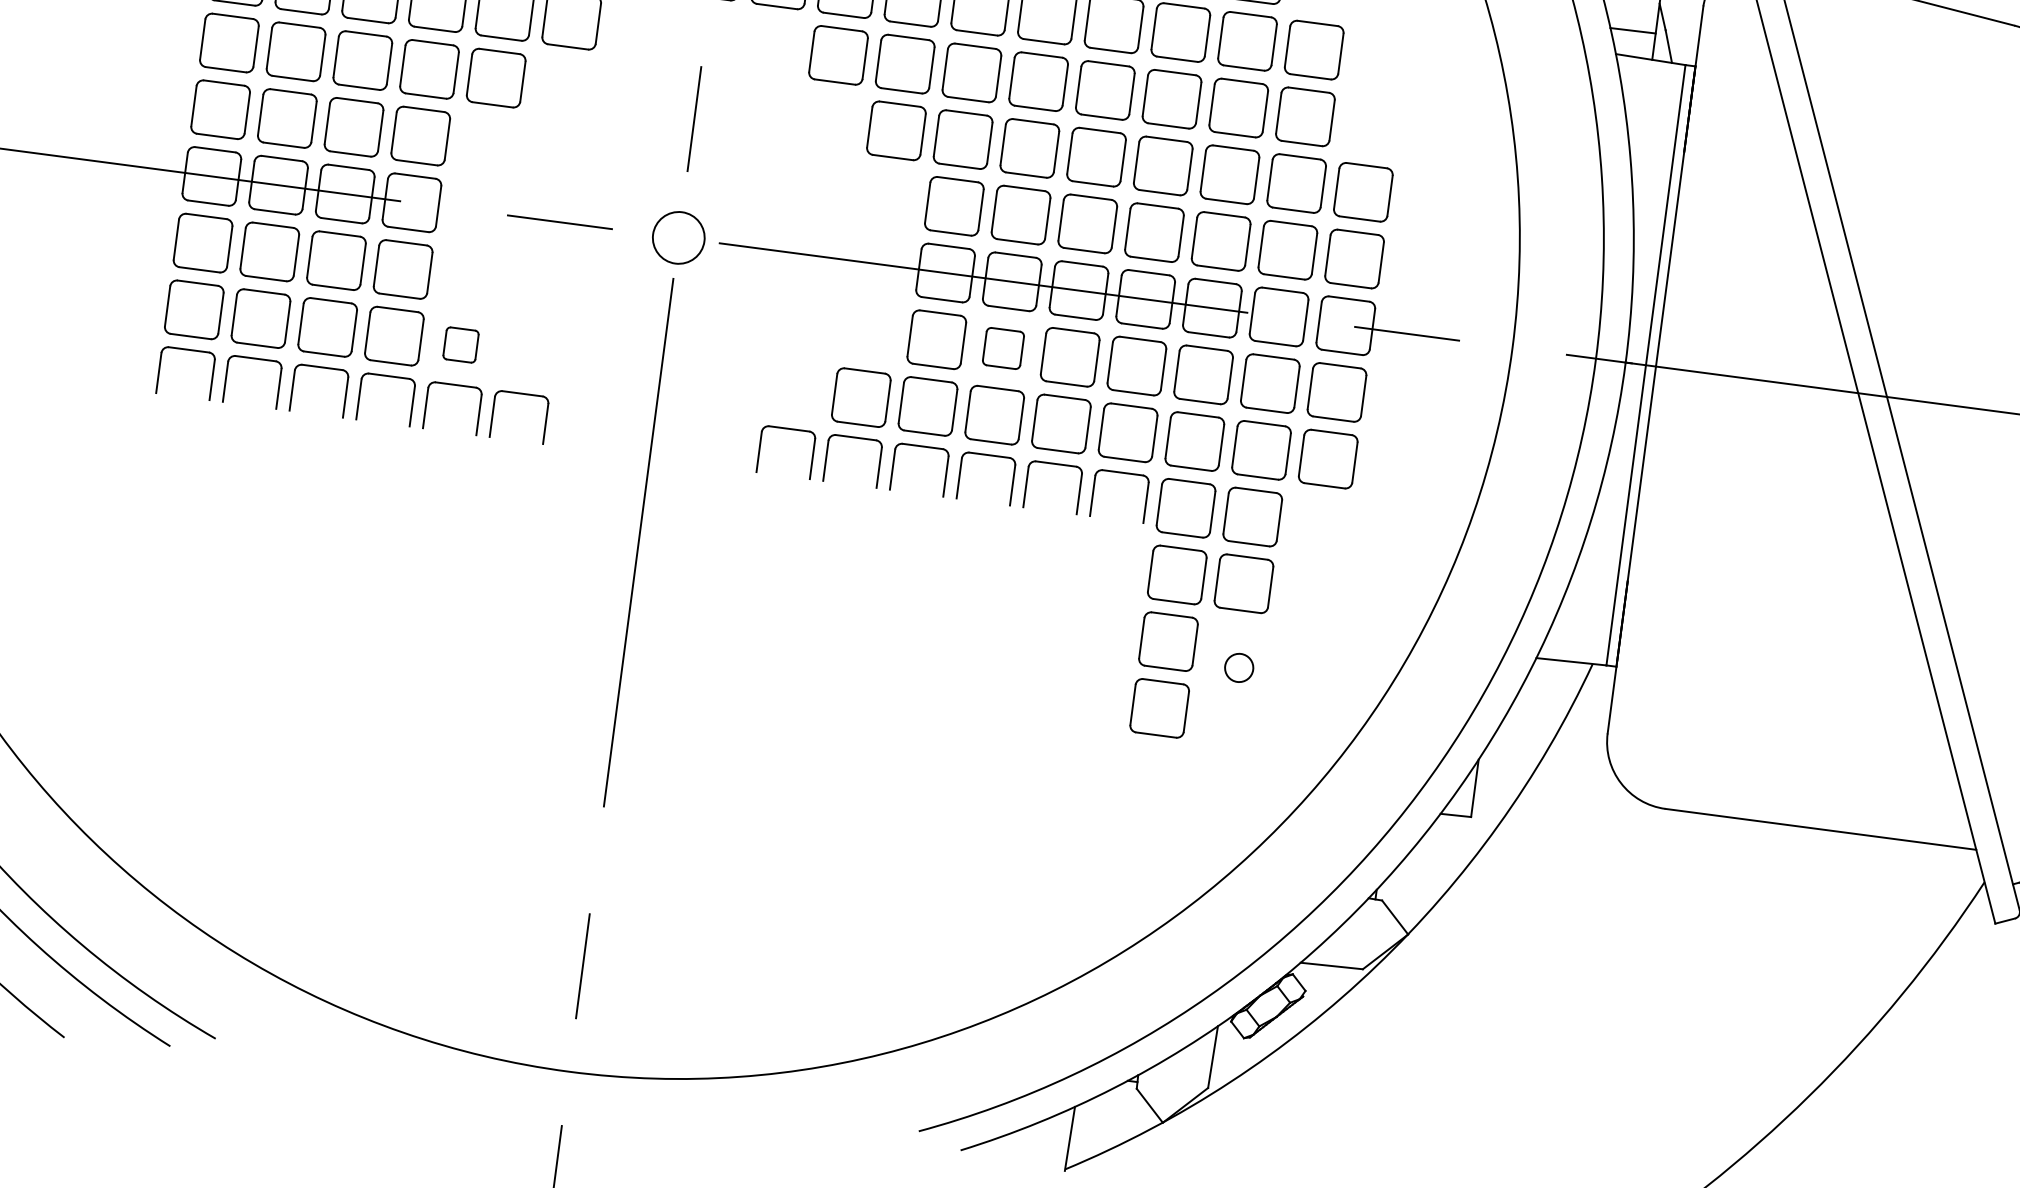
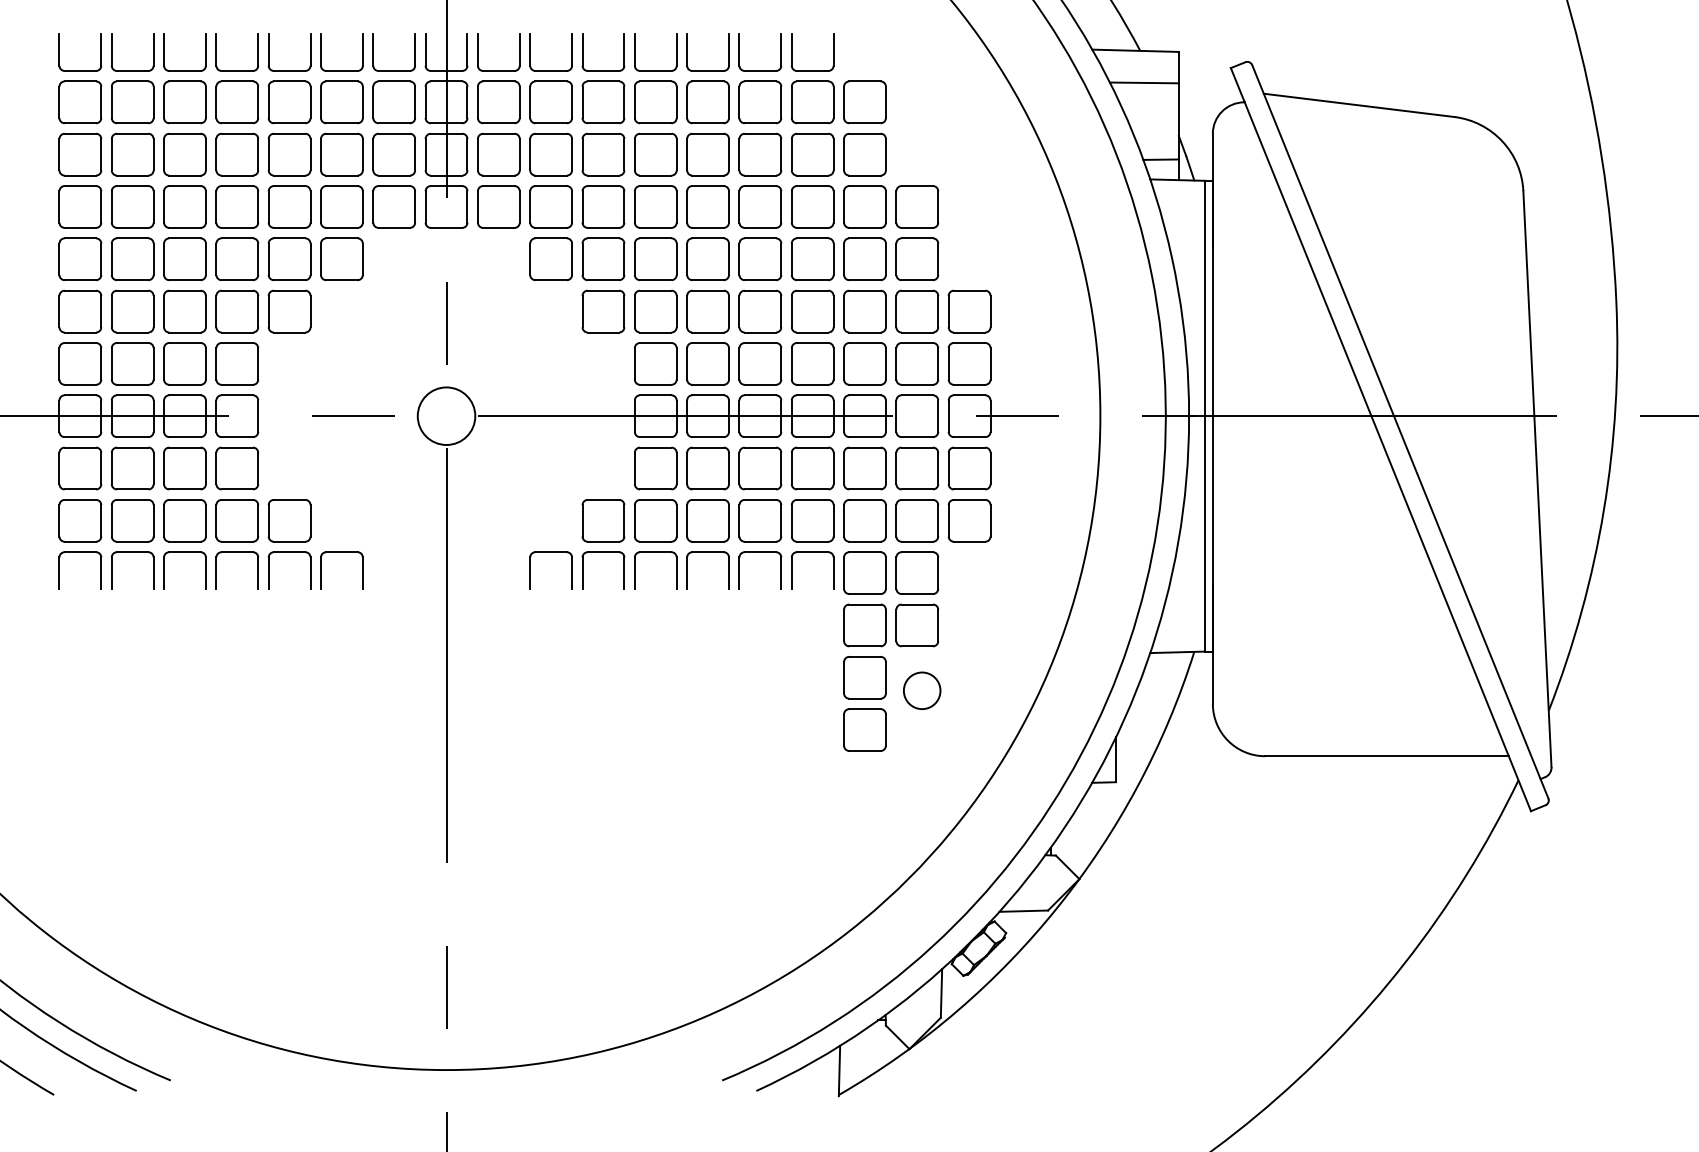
circle: (678, 237) -> (446, 415), size x1.43
part: (461, 344) -> (289, 520), size x1.67
part: (1002, 348) -> (707, 468), size x1.43
circle: (1238, 667) -> (921, 690), size x1.67

